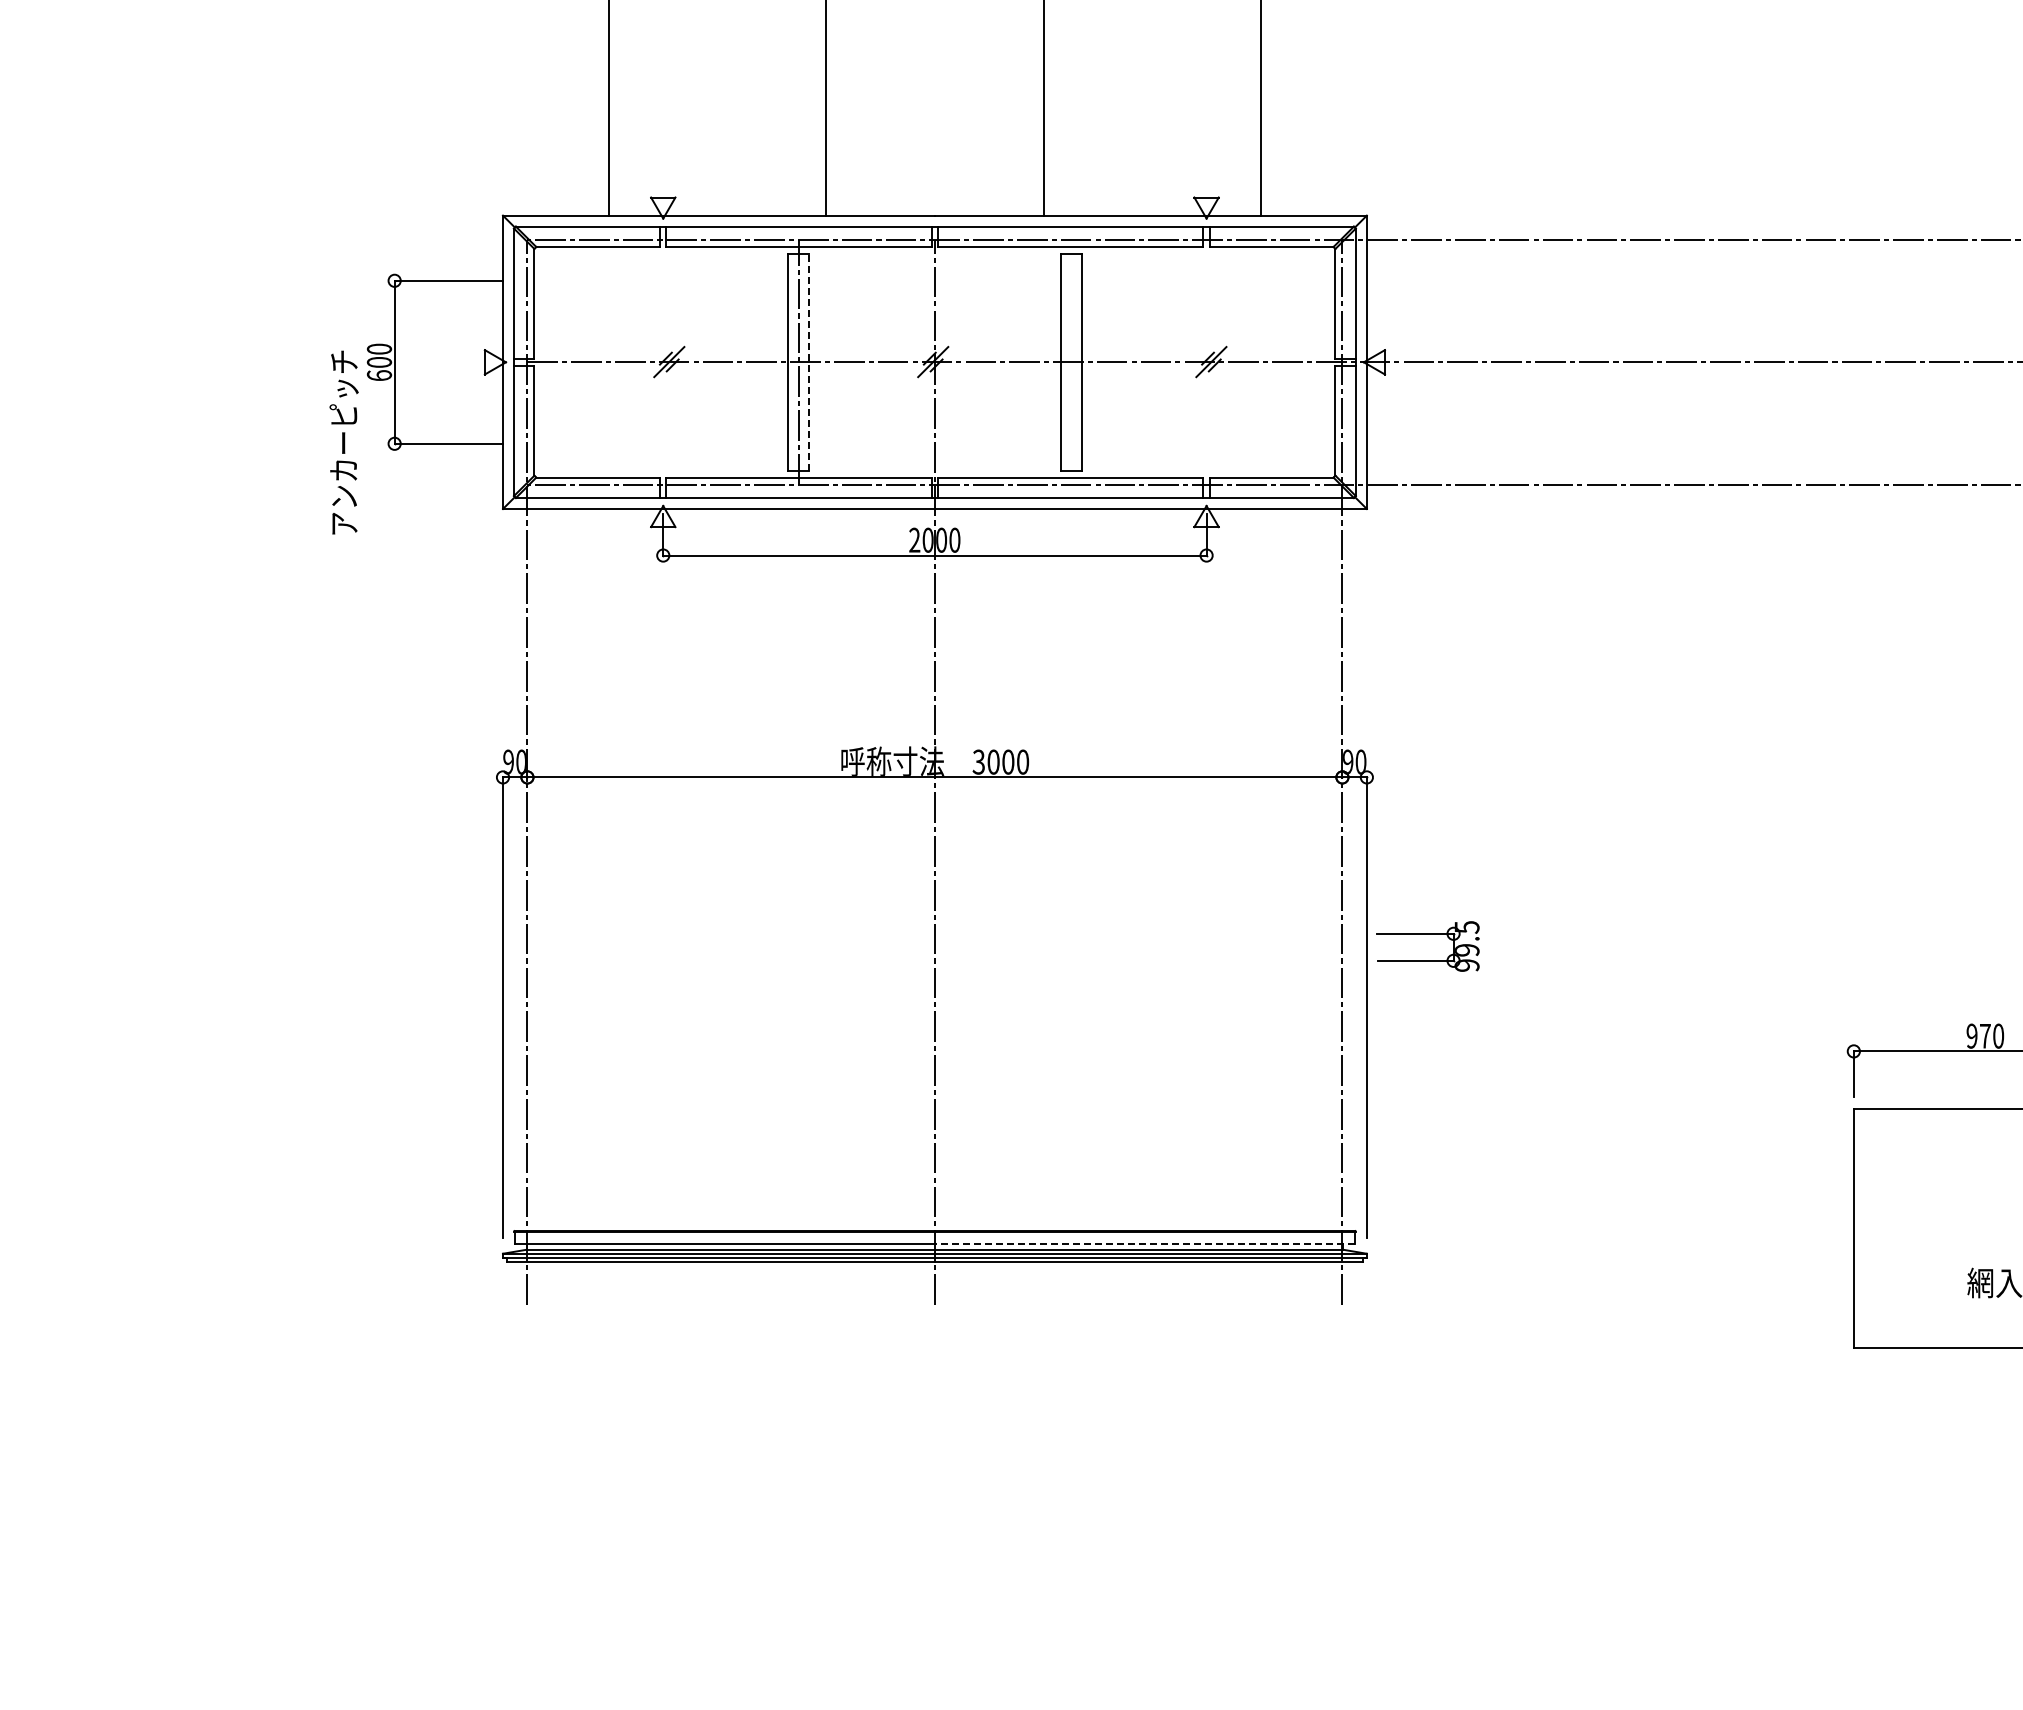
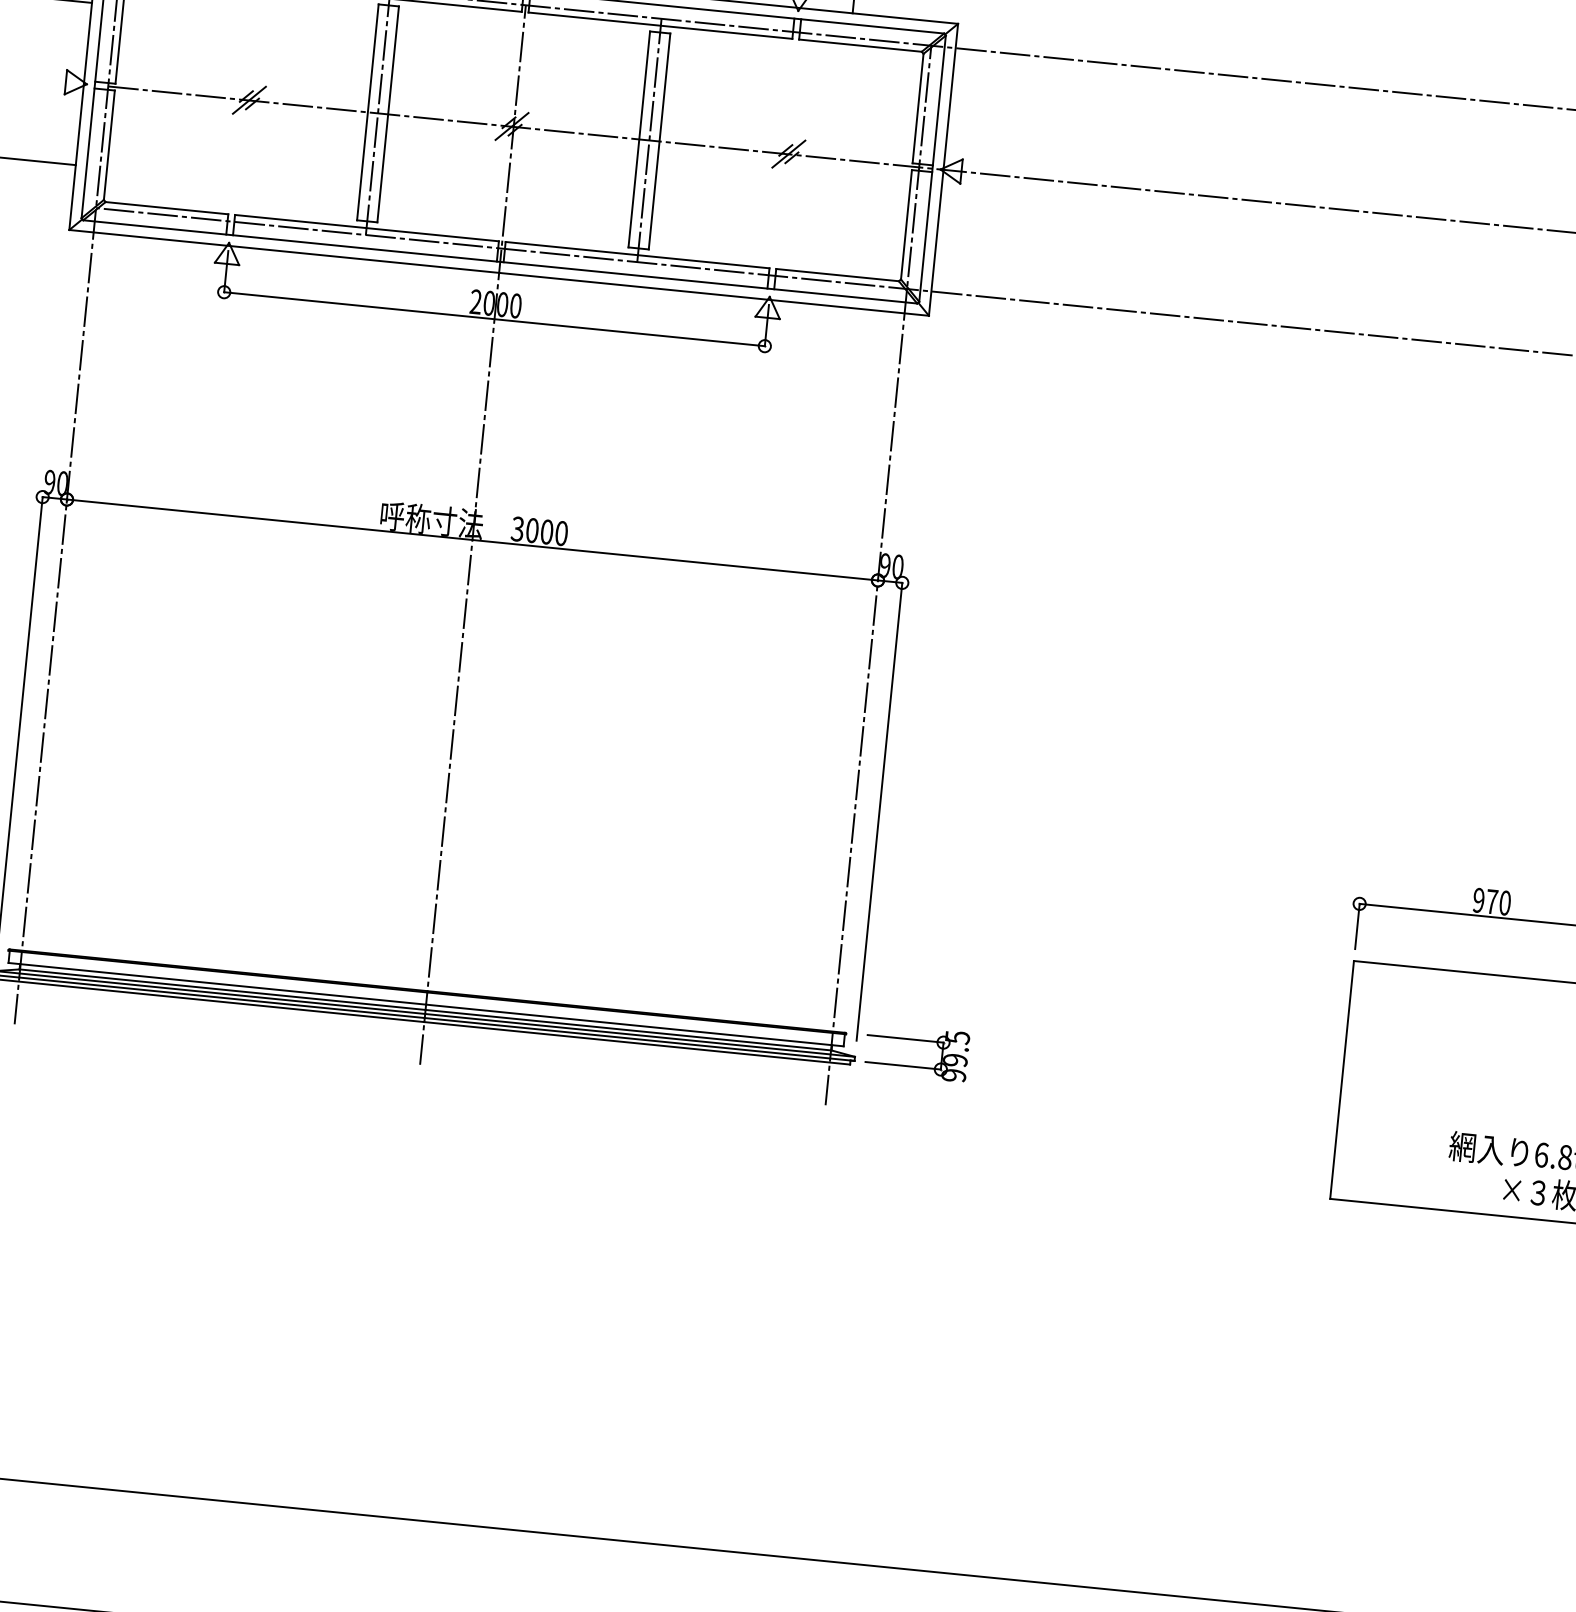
line: (808, 361) -> (387, 113), dashed -> solid
line: (1071, 362) -> (649, 140), added
part: (1427, 934) -> (917, 1040), moved
line: (1144, 1244) -> (634, 1025), dashed -> solid

